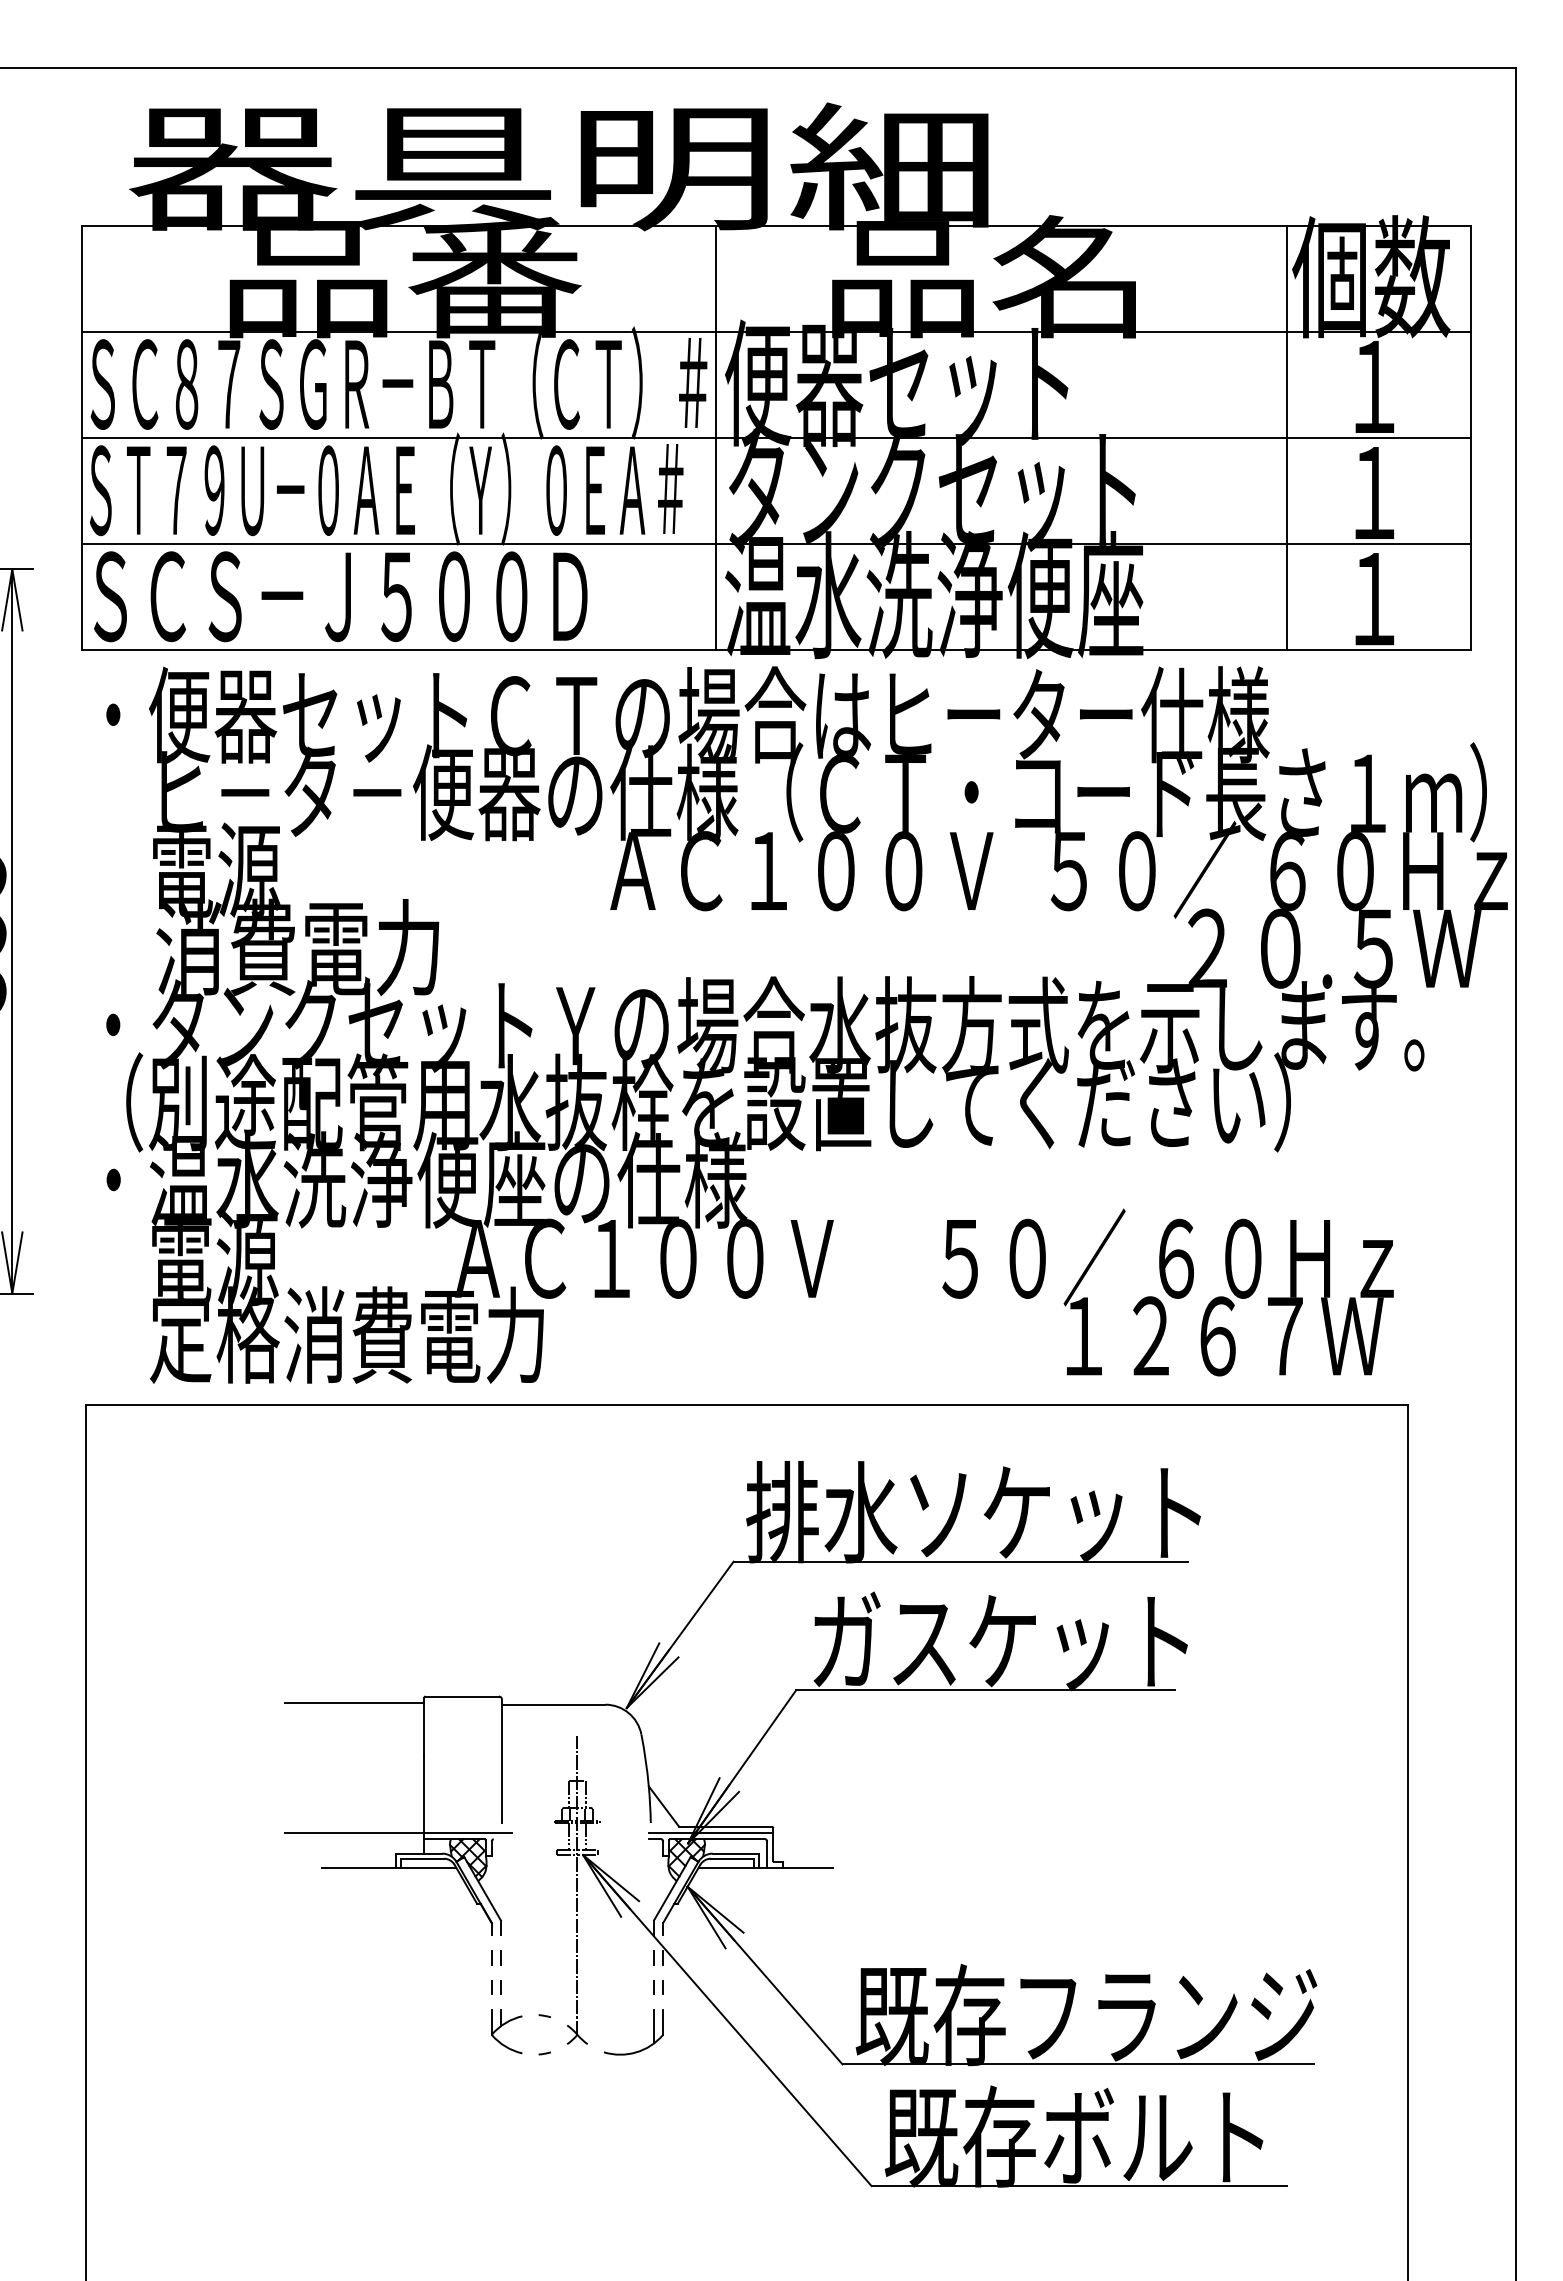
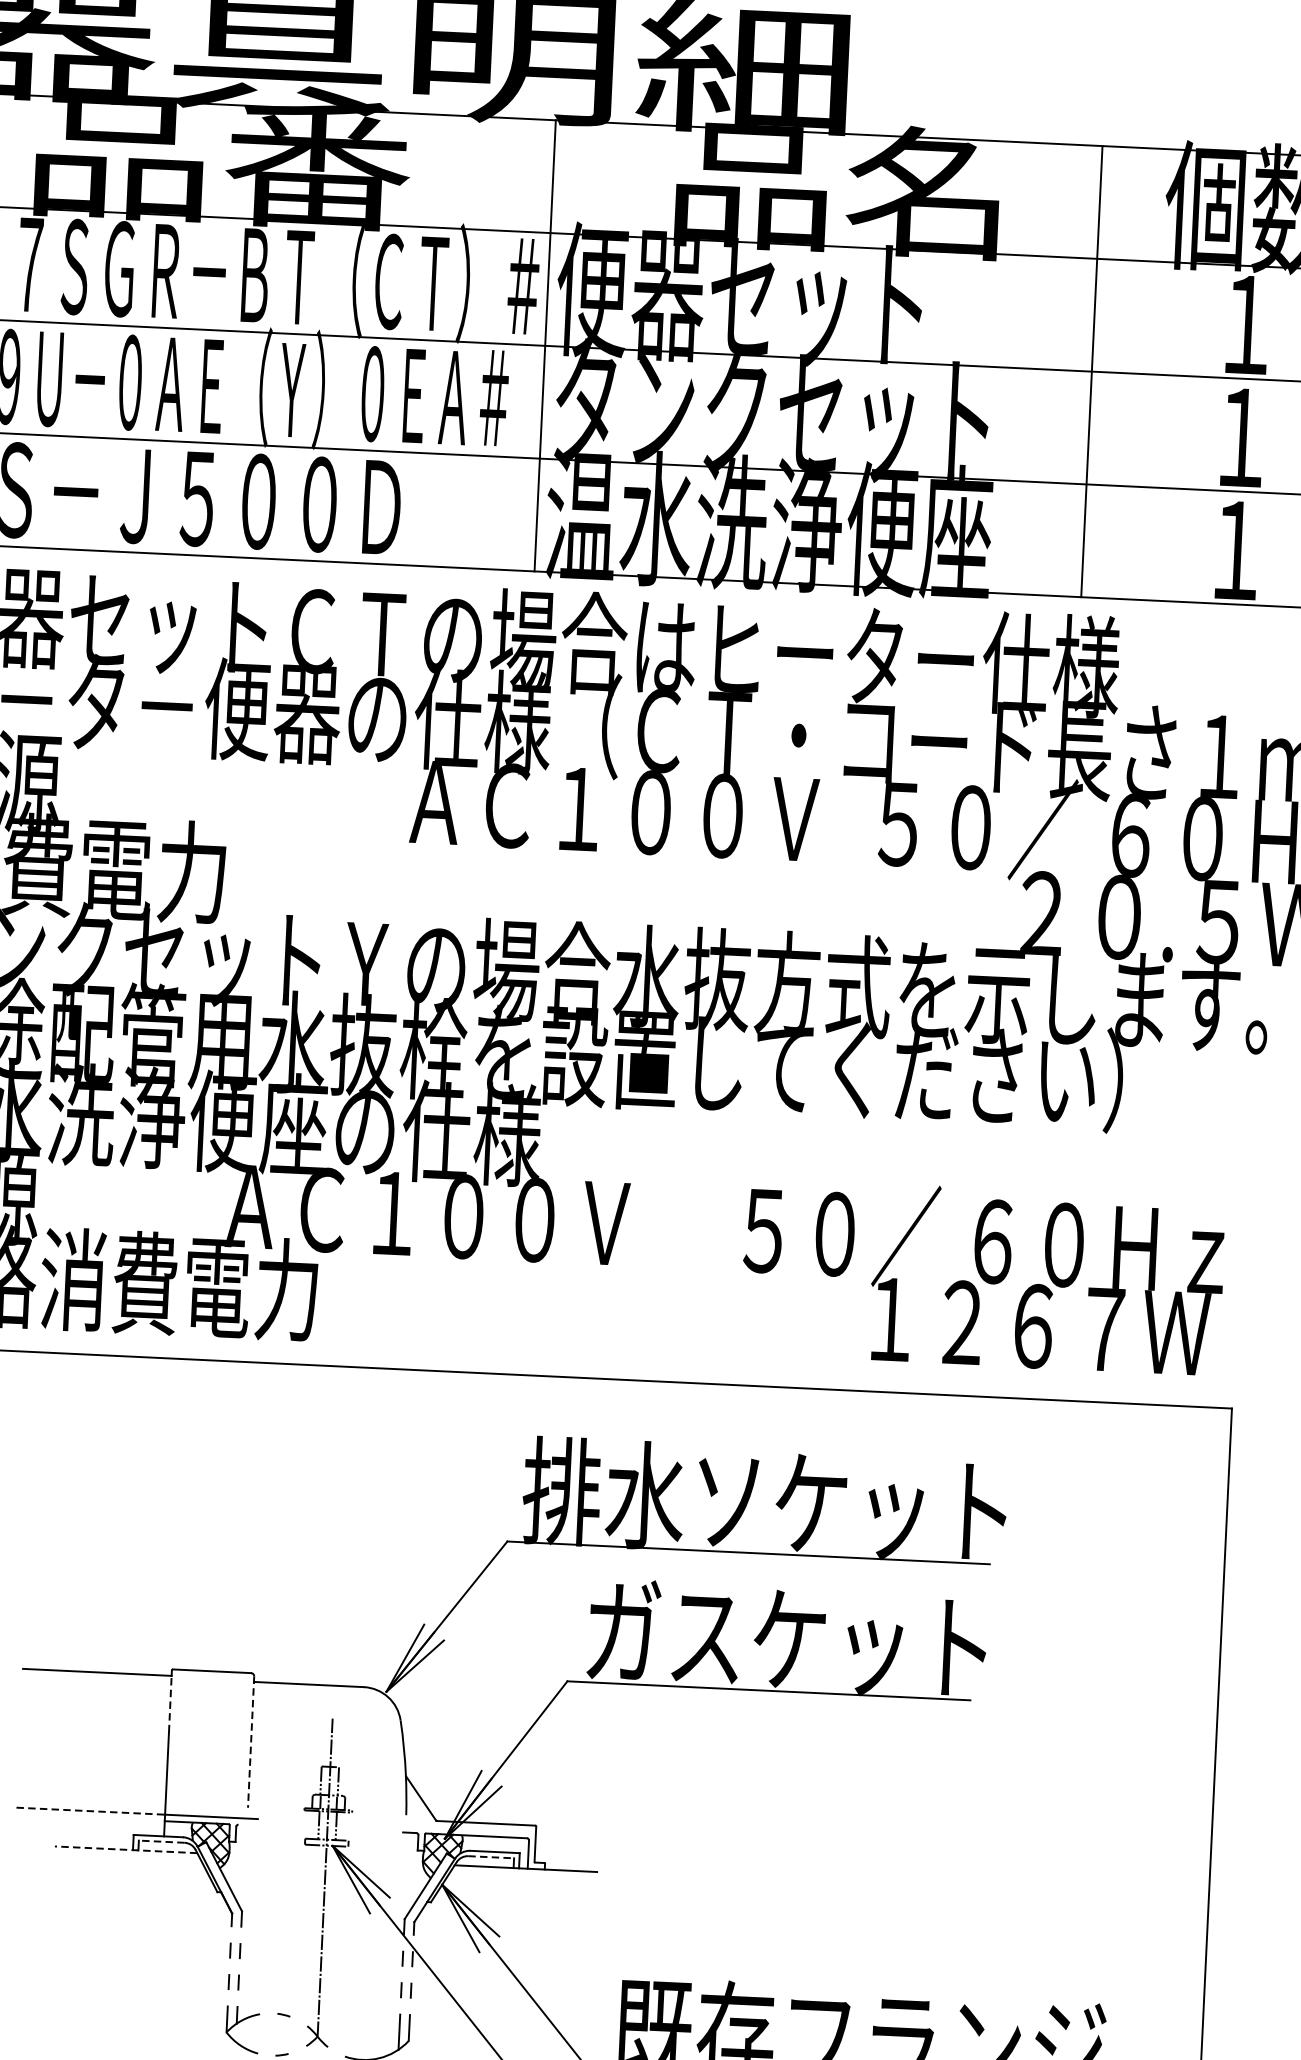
line: (1287, 437) -> (1091, 371), moved
line: (424, 1729) -> (170, 1704), solid -> dashed
line: (501, 1761) -> (250, 1742), solid -> dashed
line: (354, 1833) -> (90, 1811), solid -> dashed
line: (710, 1833) -> (469, 1829), removed
line: (422, 1858) -> (161, 1841), solid -> dashed
line: (732, 1858) -> (491, 1857), solid -> dashed
line: (389, 1867) -> (126, 1849), solid -> dashed

